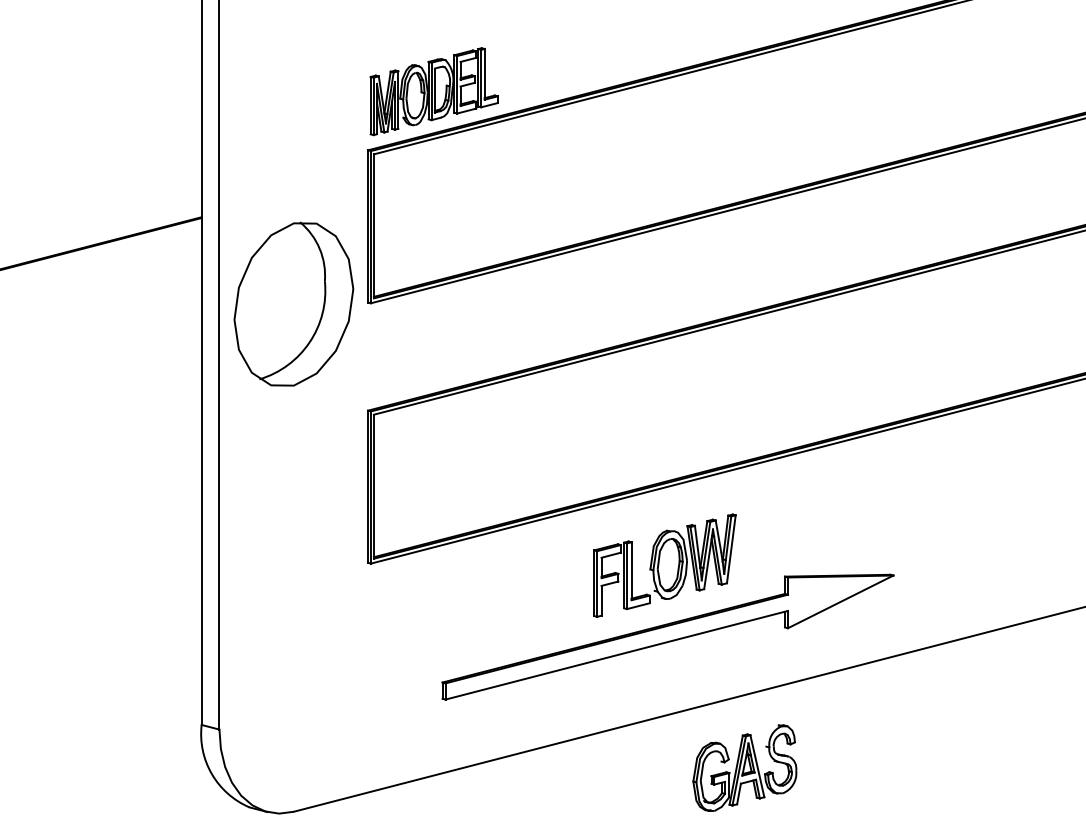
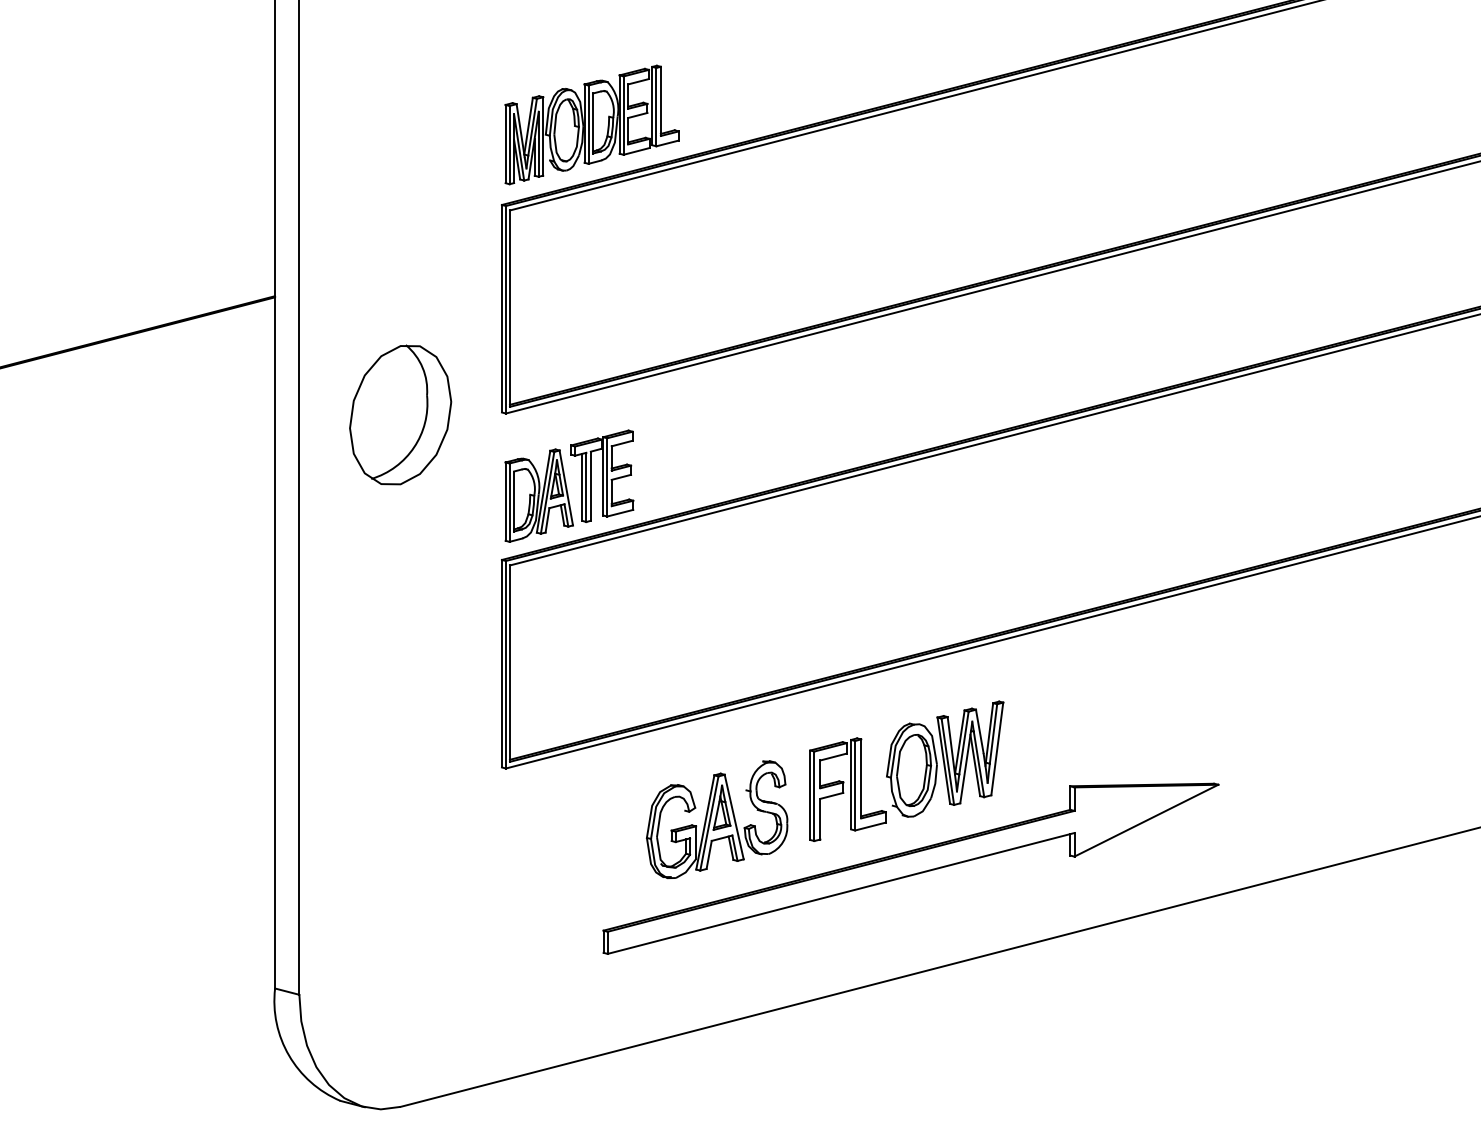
part: (293, 304) -> (400, 415), size x0.62
part: (417, 356) -> (569, 486), added
part: (744, 767) -> (716, 818), moved

